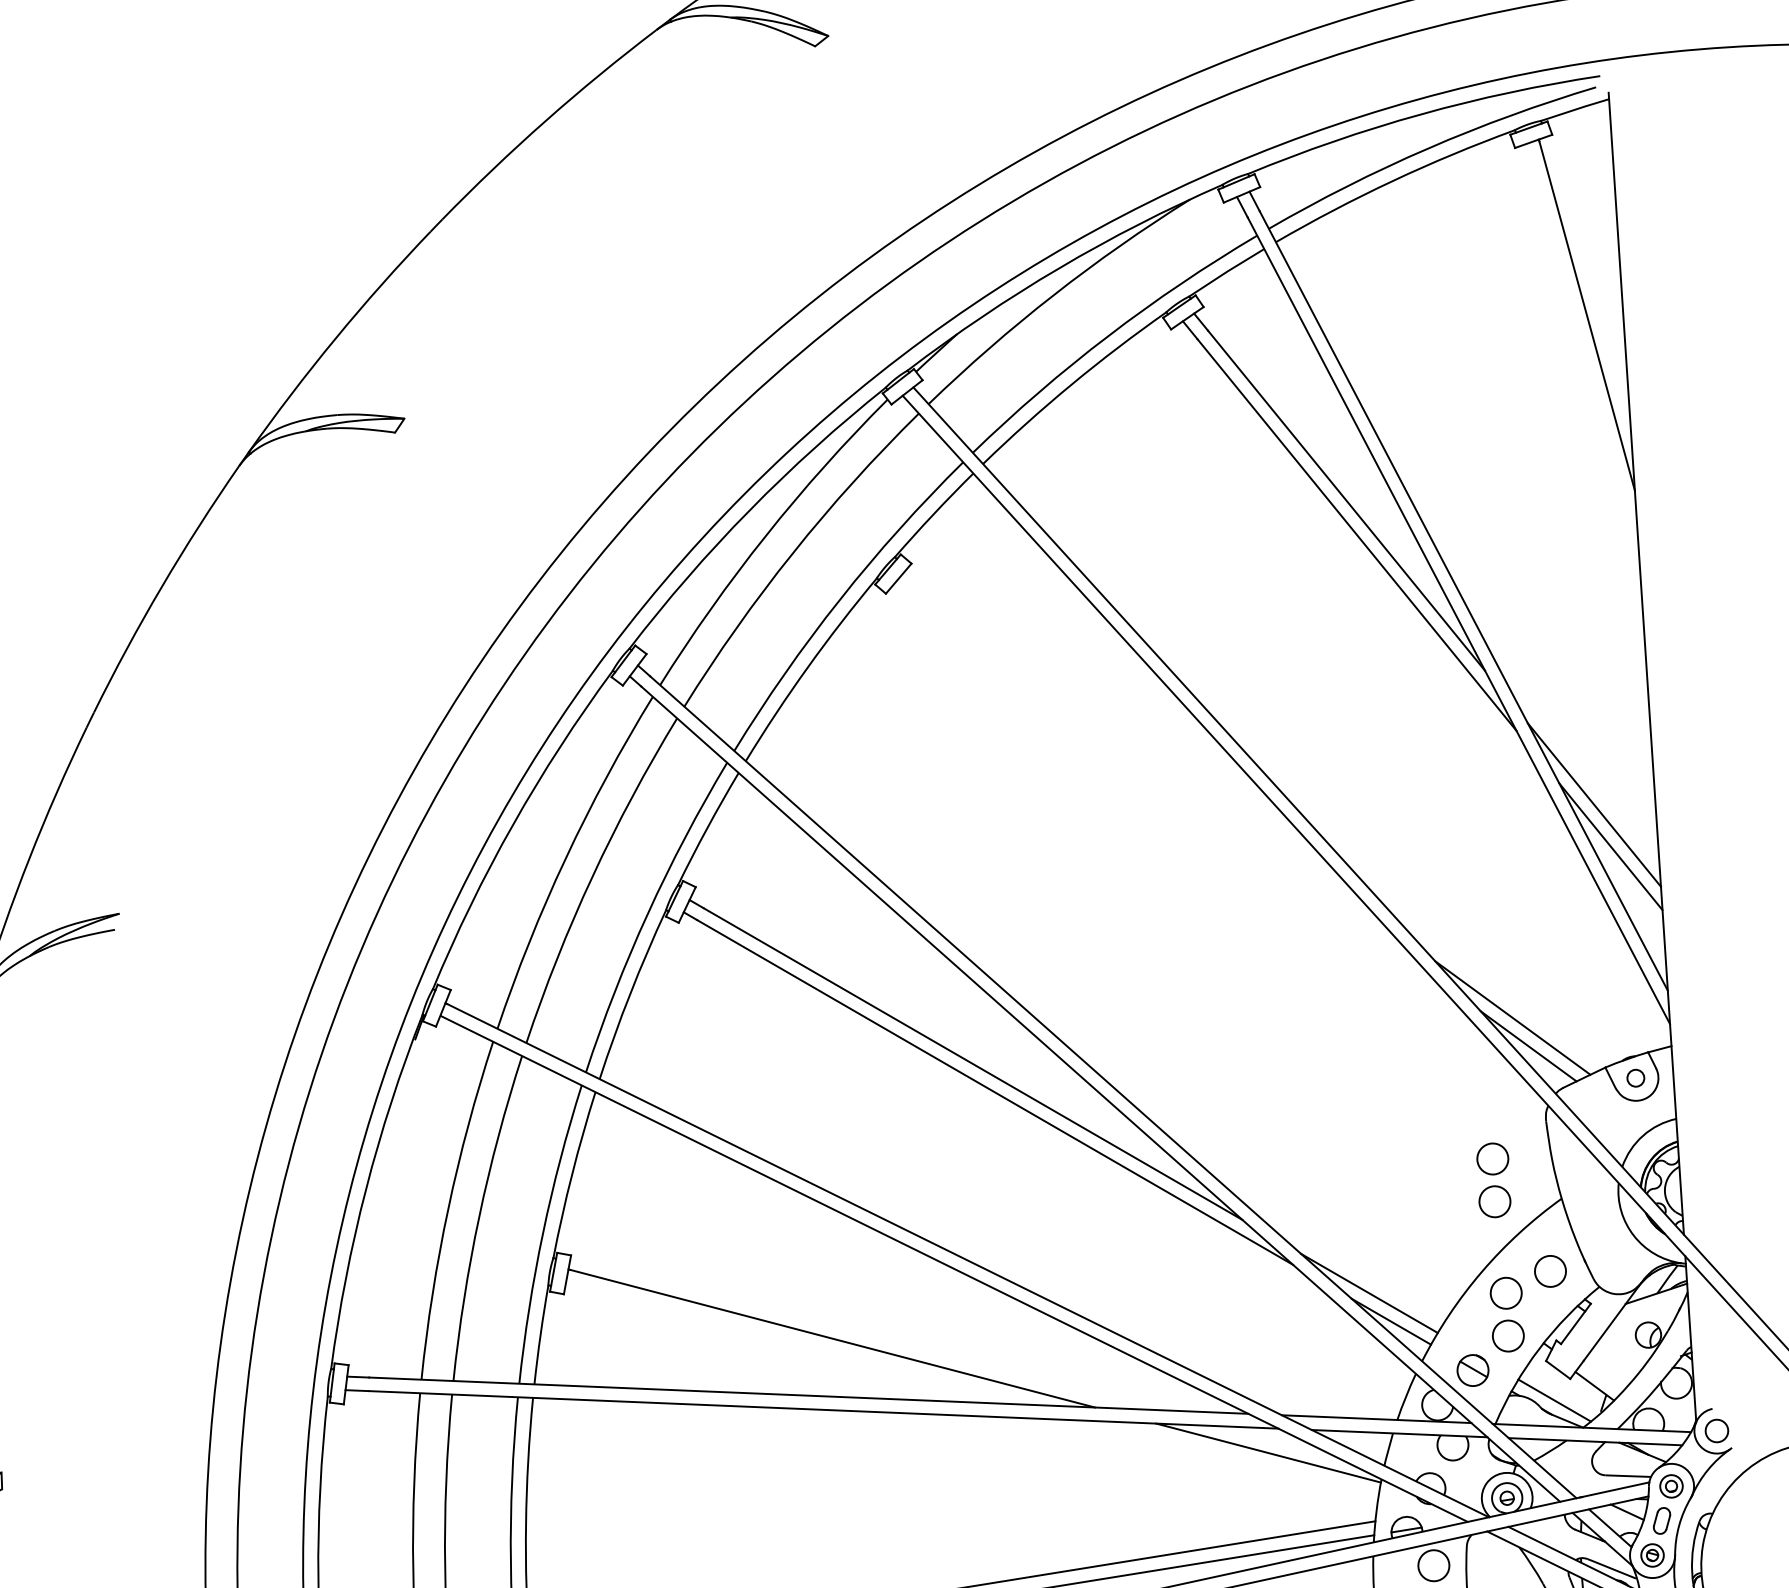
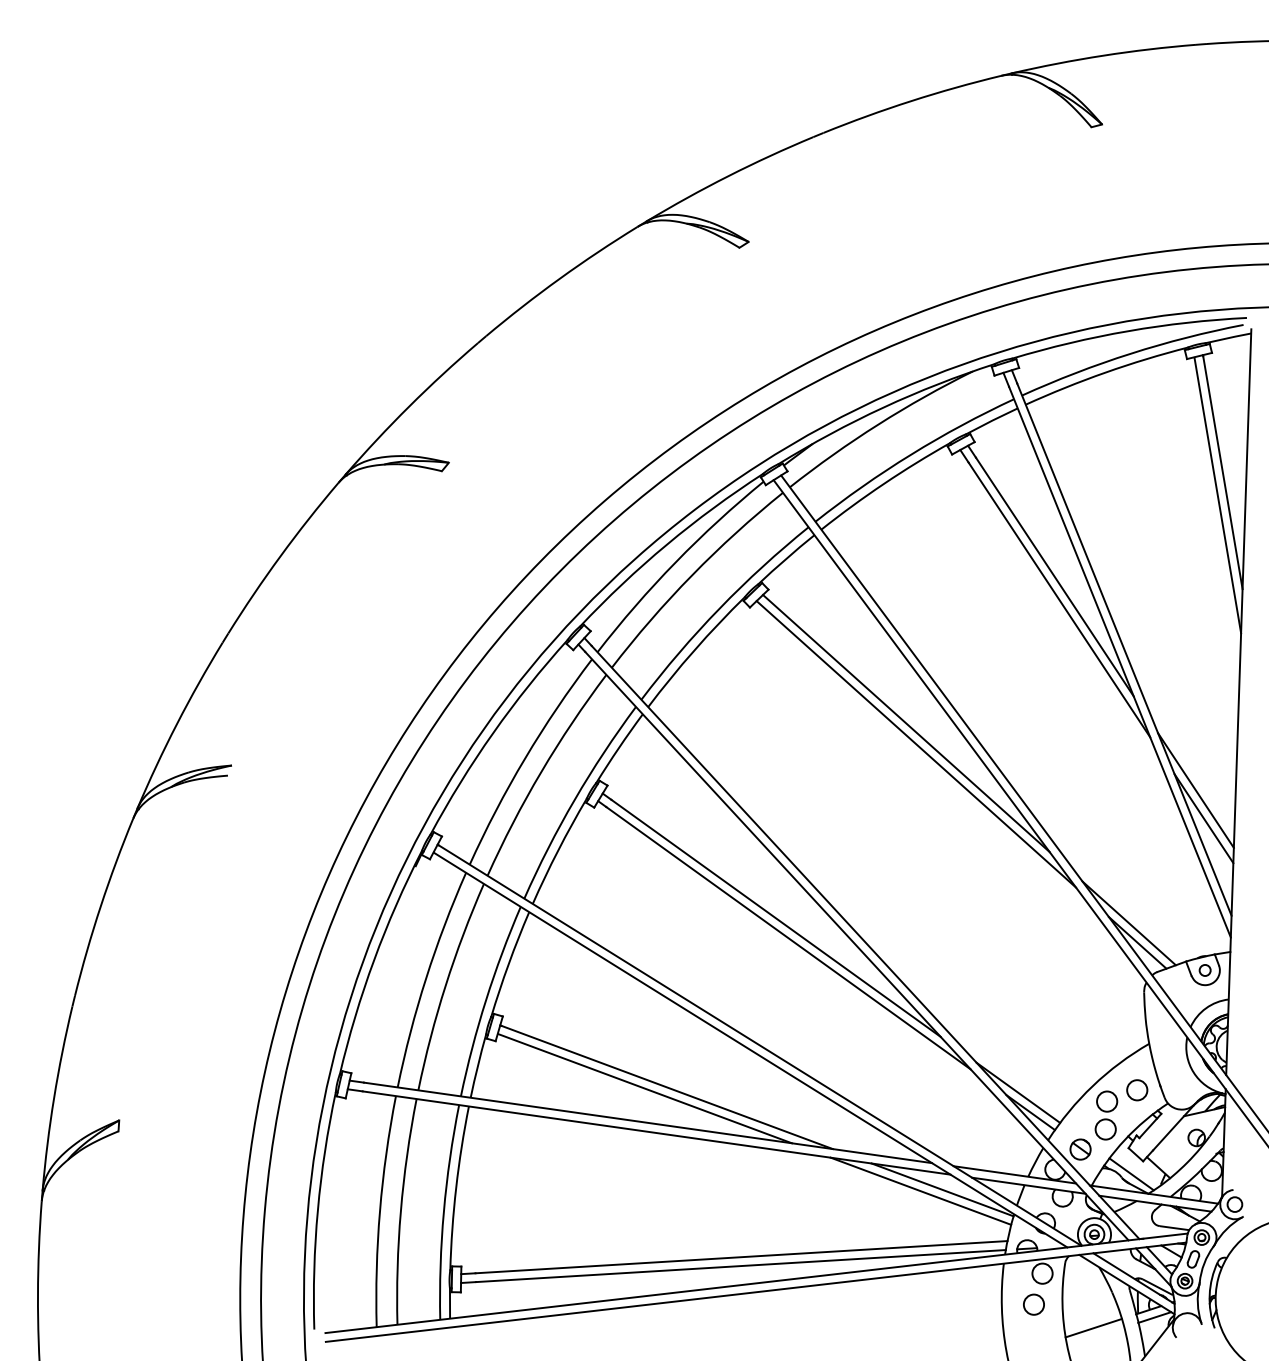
line: (1582, 351) -> (1217, 495), added
line: (1142, 746) -> (906, 723), added
line: (1160, 777) -> (916, 744), added
part: (1493, 1180) -> (1106, 1027), removed
line: (798, 1343) -> (644, 1088), added
line: (1234, 1457) -> (920, 1190), added

